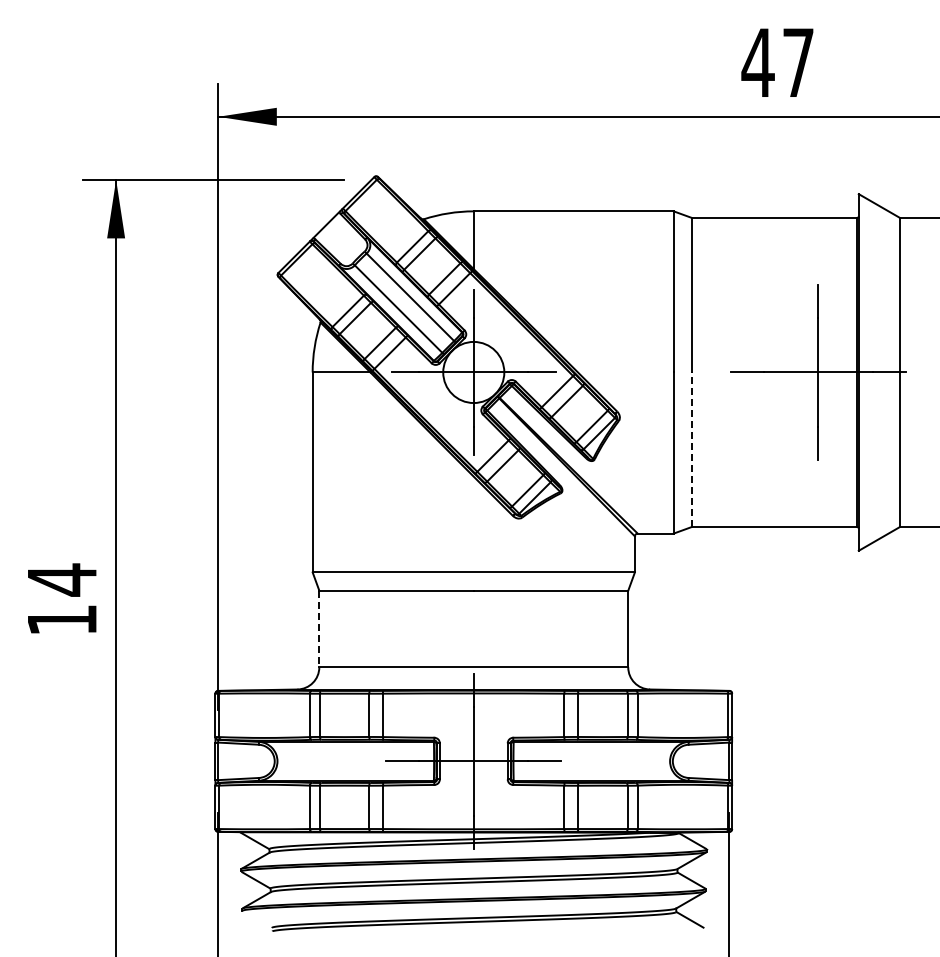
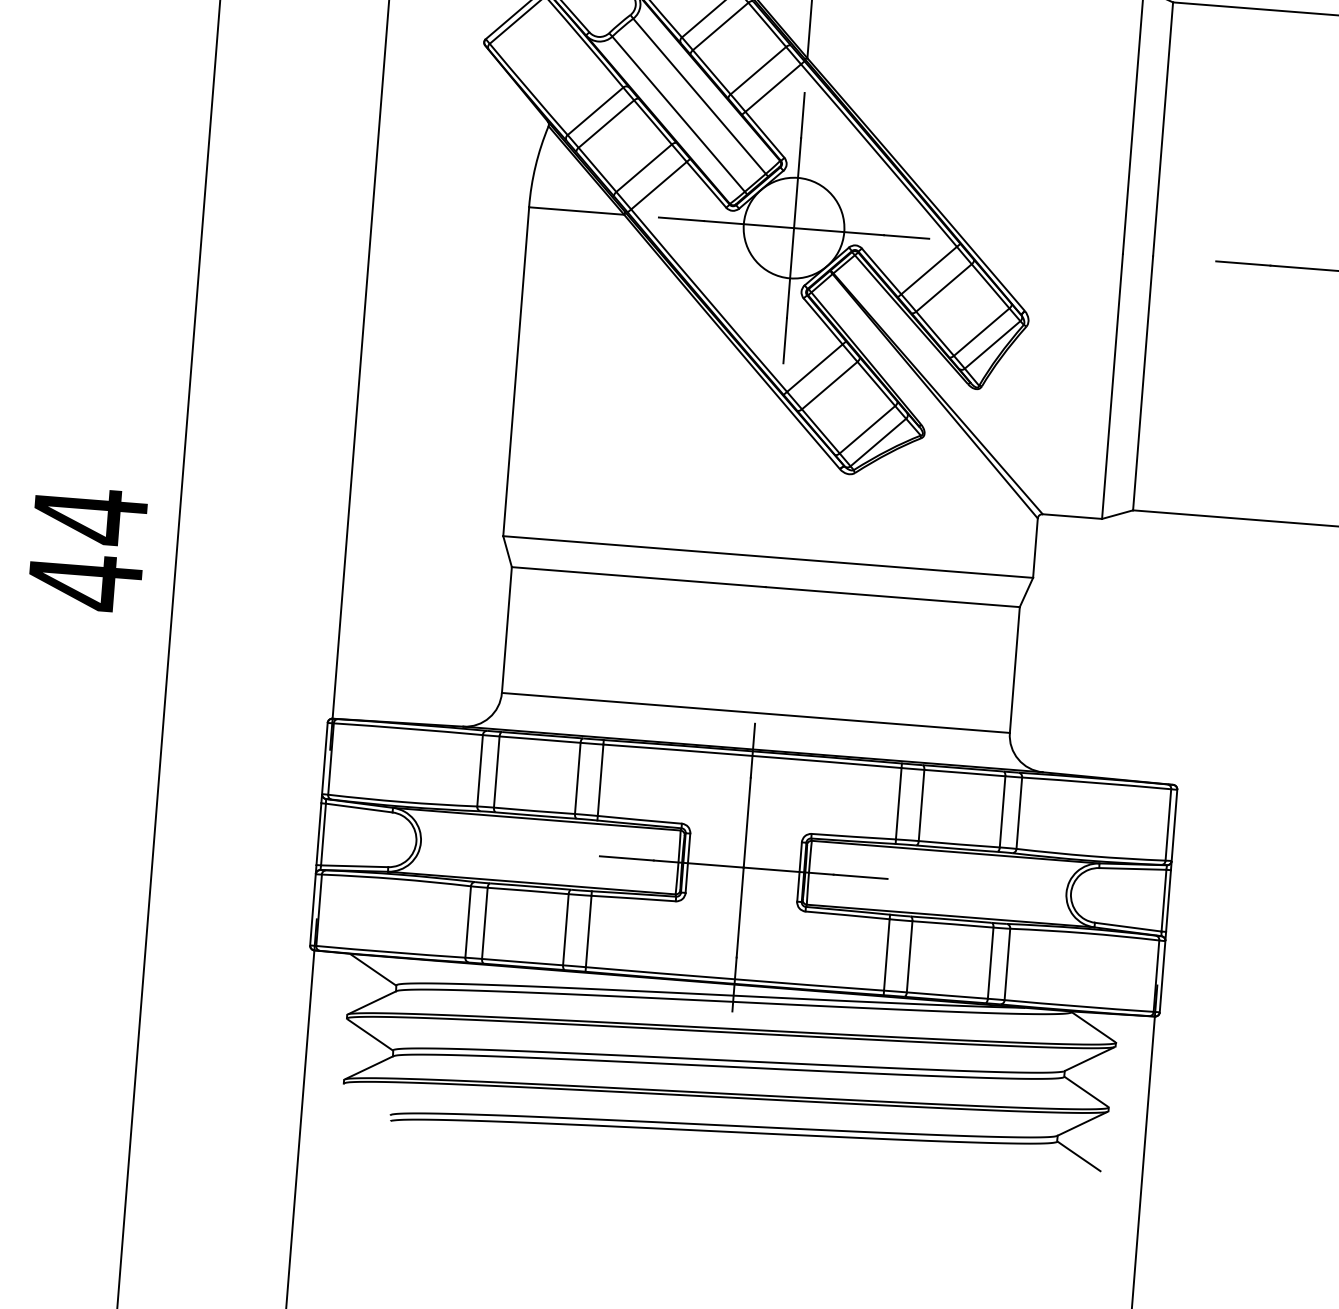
line: (692, 449) -> (1143, 383), dashed -> solid
text: (62, 620) -> (85, 582), 14 -> 44
line: (319, 629) -> (507, 630), dashed -> solid

